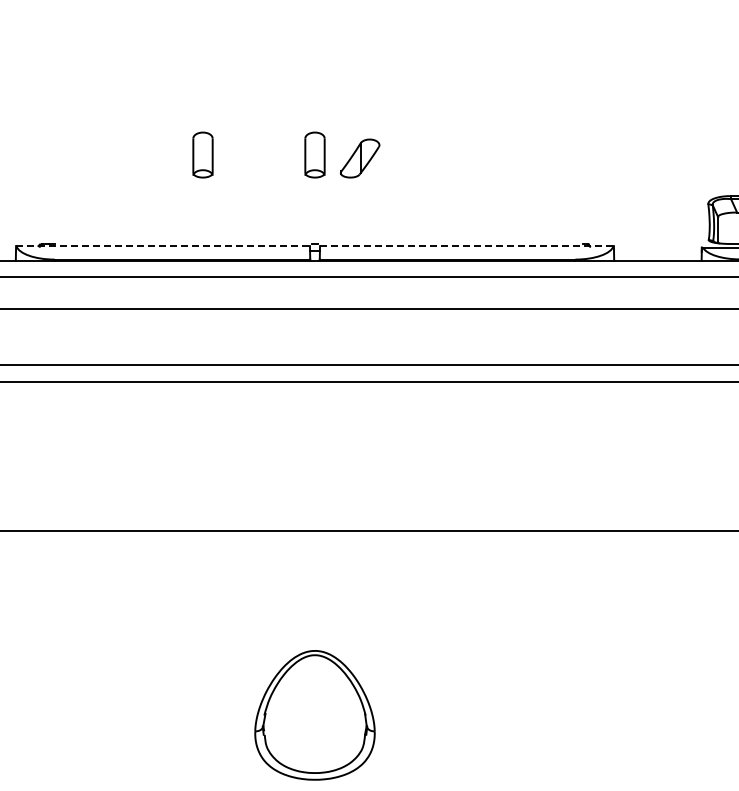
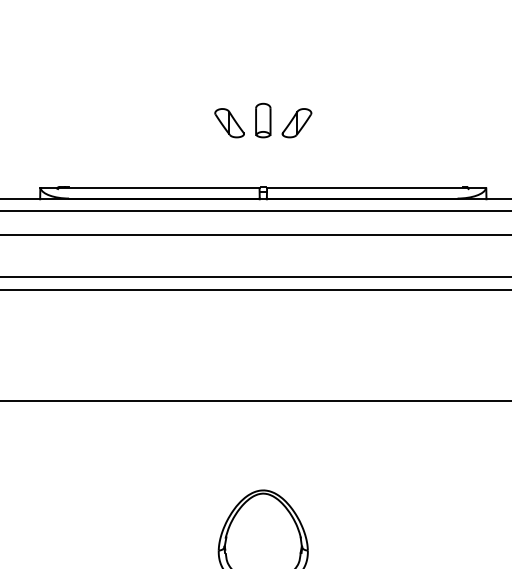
part: (202, 154) -> (179, 120), removed
part: (269, 158) -> (229, 123), added
line: (163, 246) -> (150, 188), dashed -> solid
line: (466, 246) -> (376, 188), dashed -> solid

